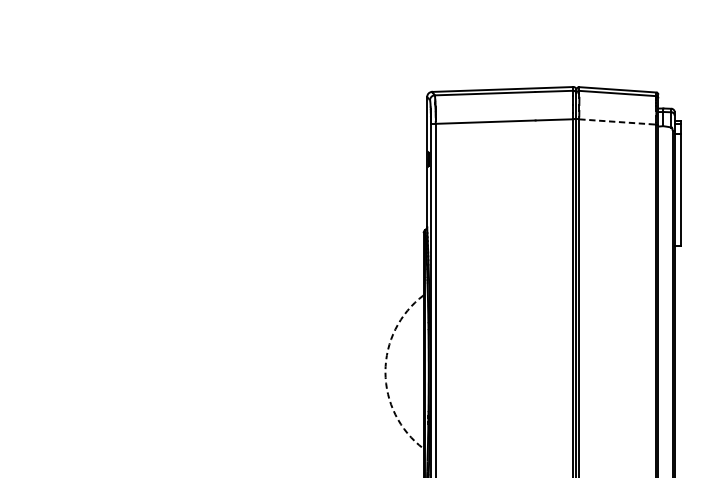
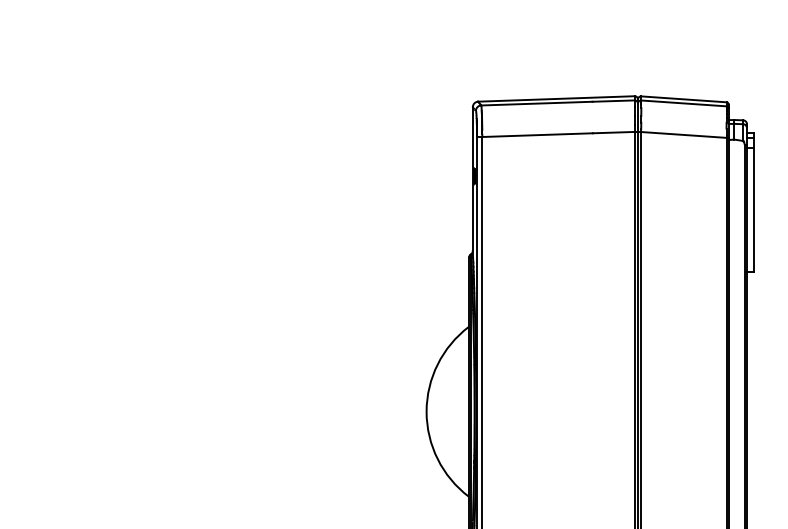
line: (617, 121) -> (683, 134), dashed -> solid
arc: (385, 371) -> (426, 411), dashed -> solid

